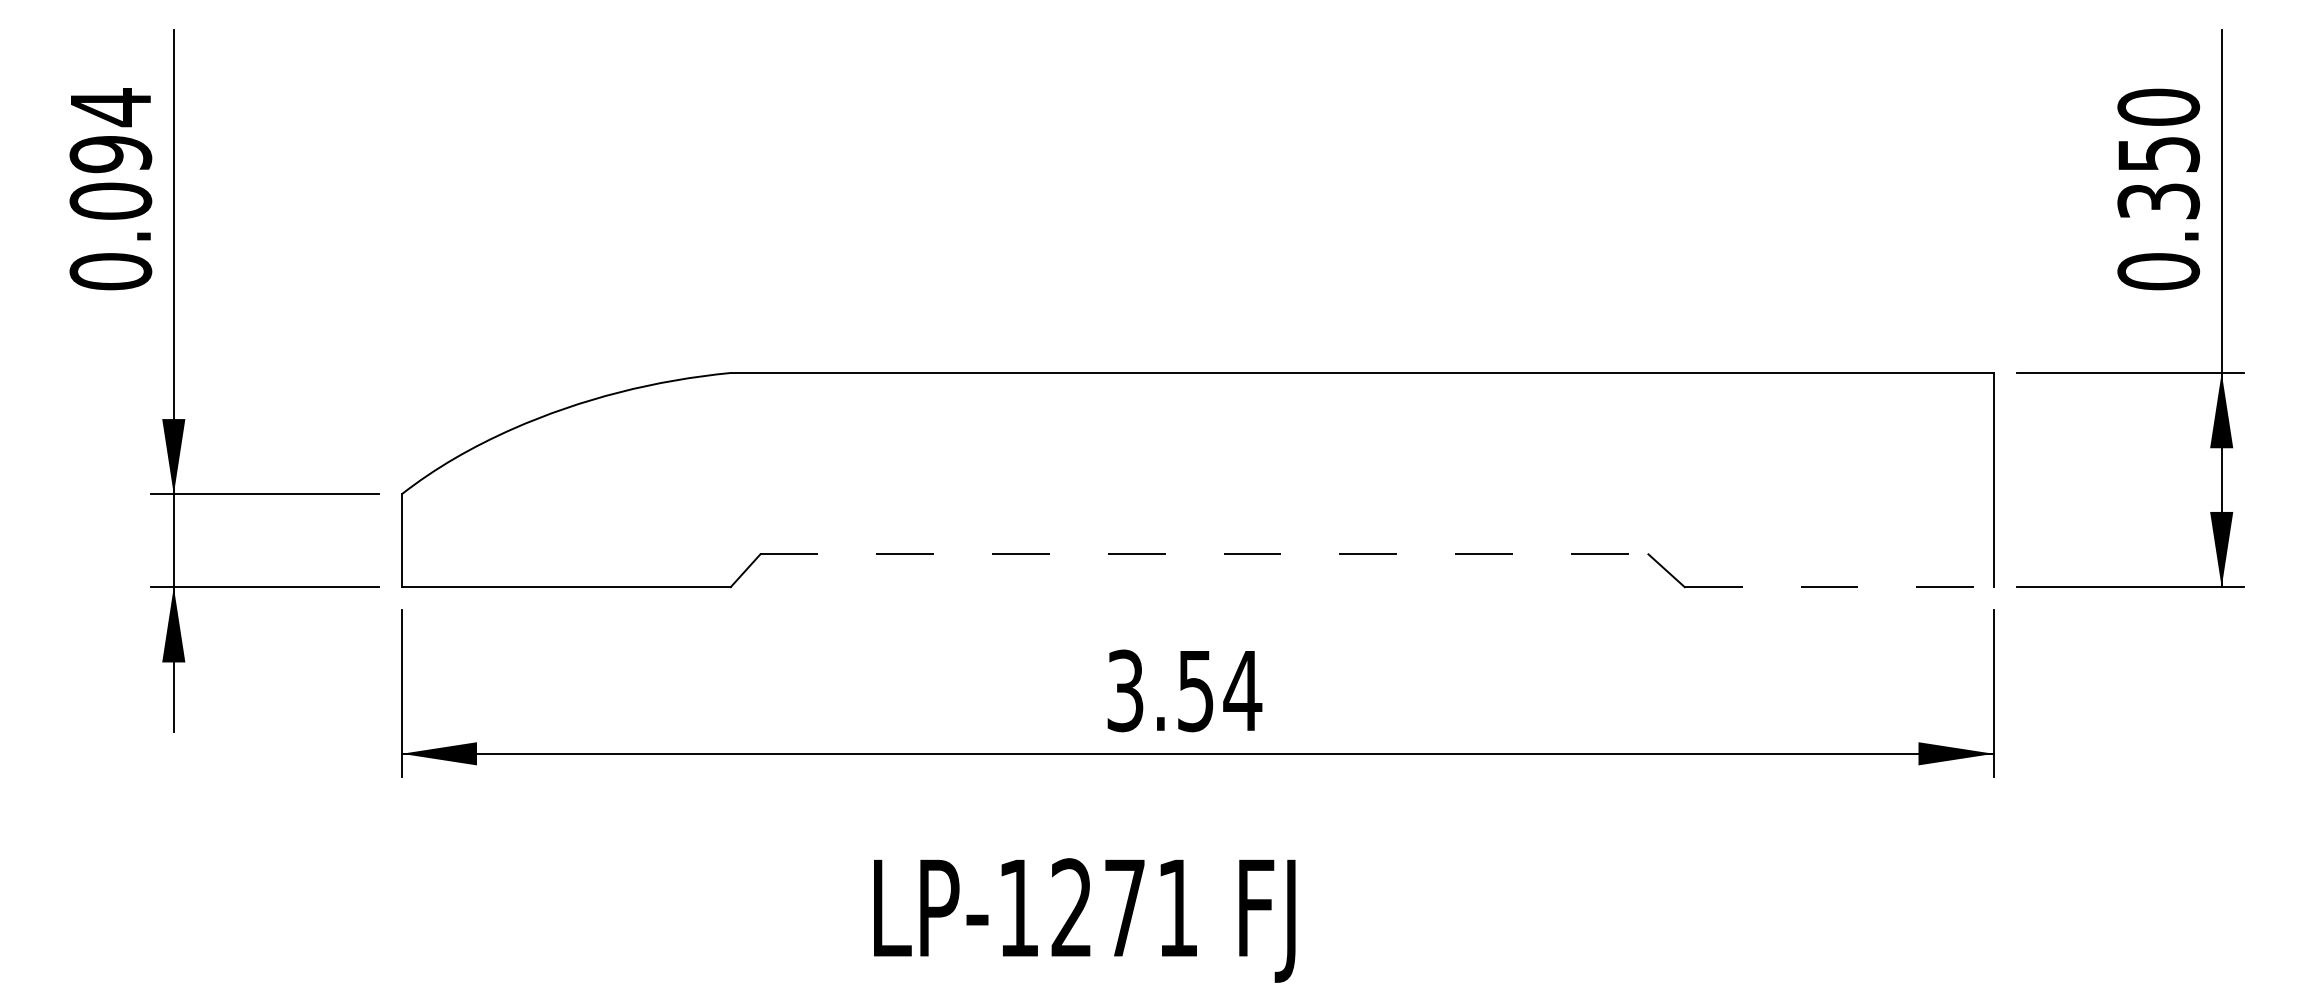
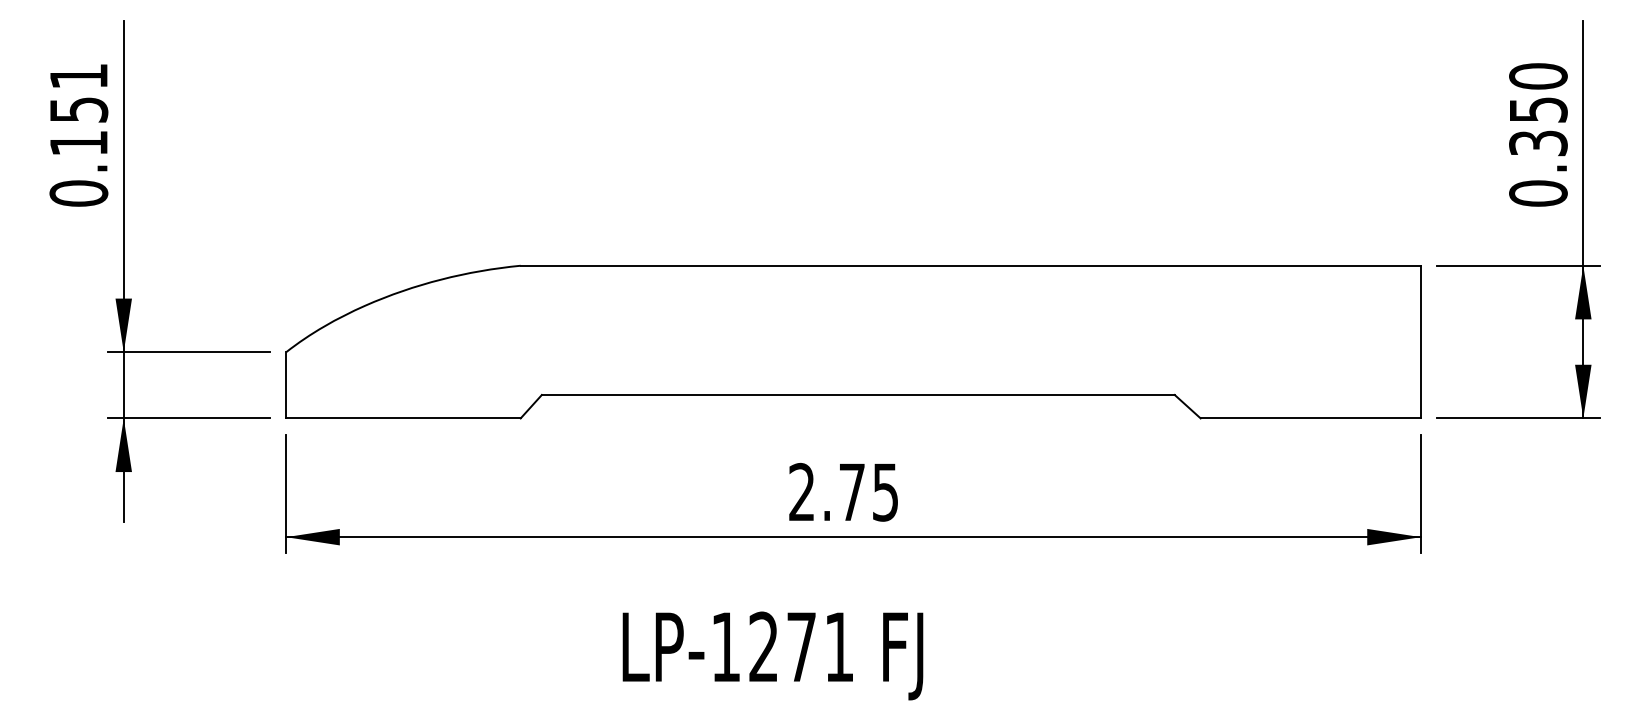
text: (110, 153) -> (78, 109), 0.094 -> 0.151
line: (1204, 553) -> (858, 394), dashed -> solid
line: (1840, 587) -> (1311, 418), dashed -> solid
text: (1185, 691) -> (844, 492), 3.54 -> 2.75

